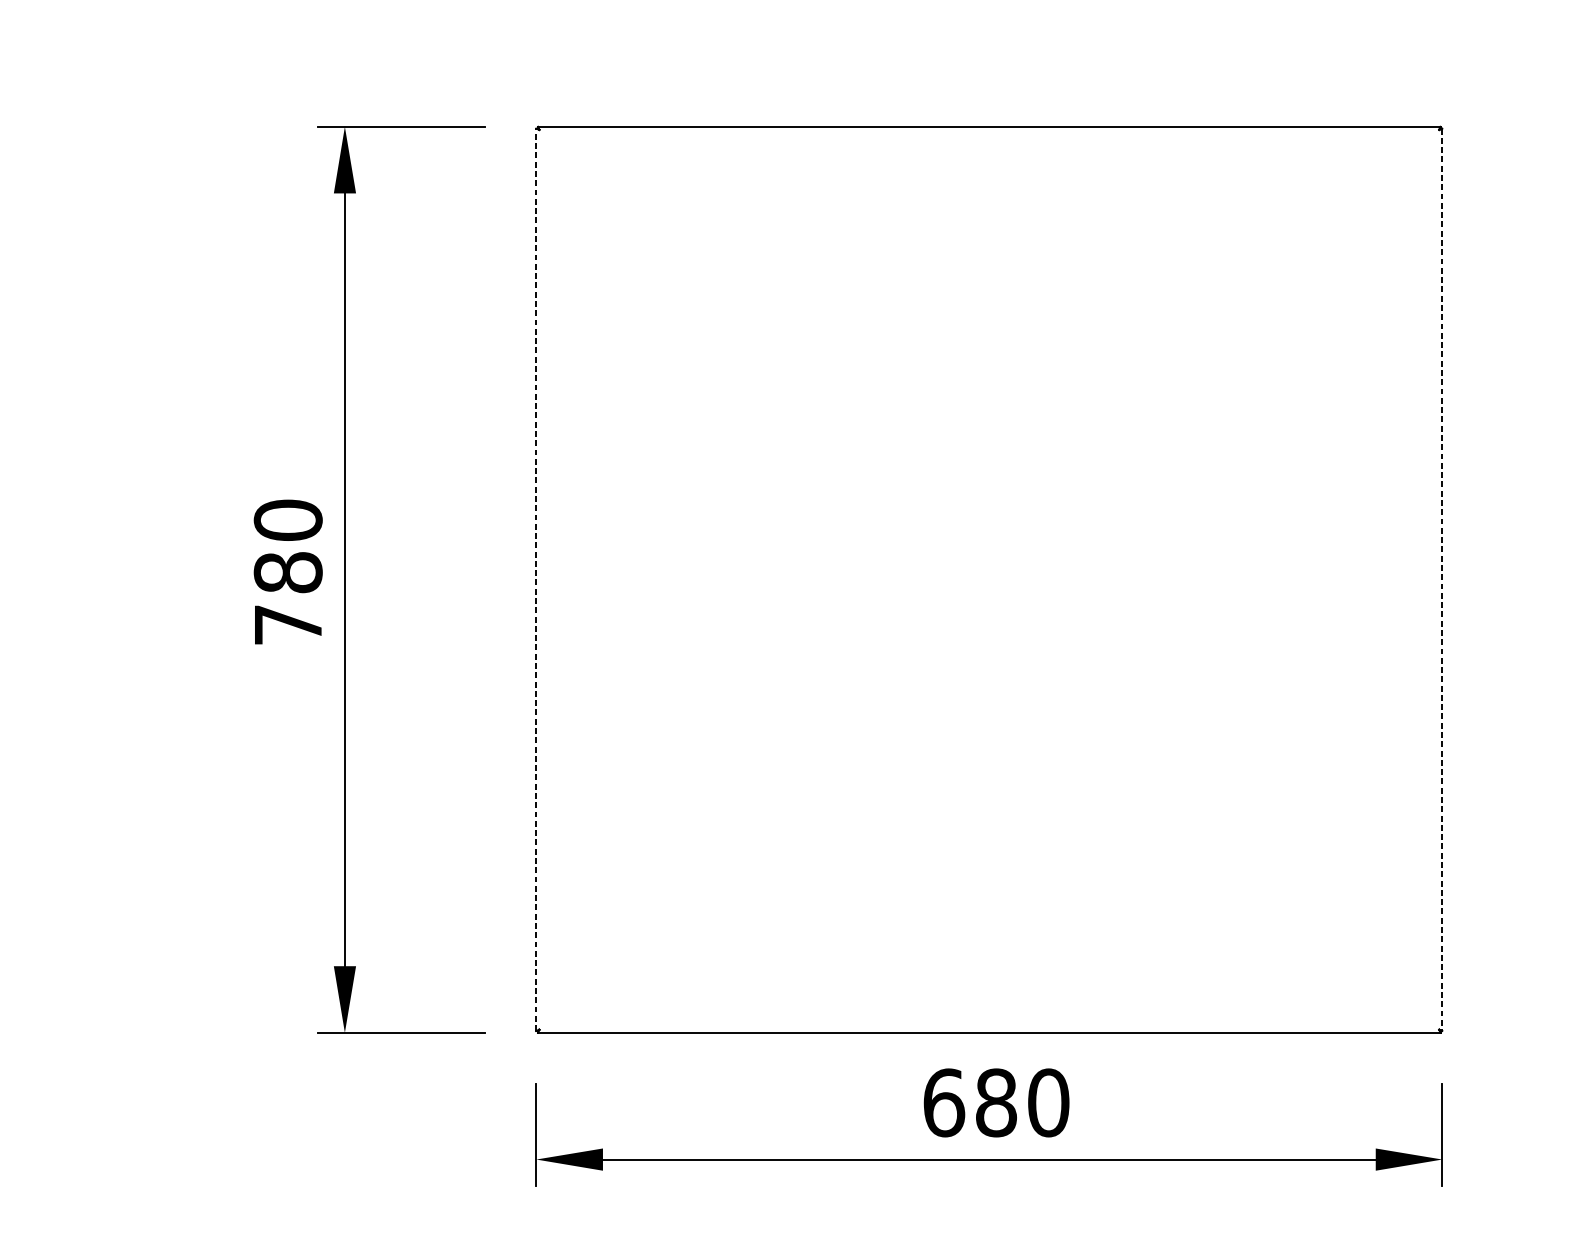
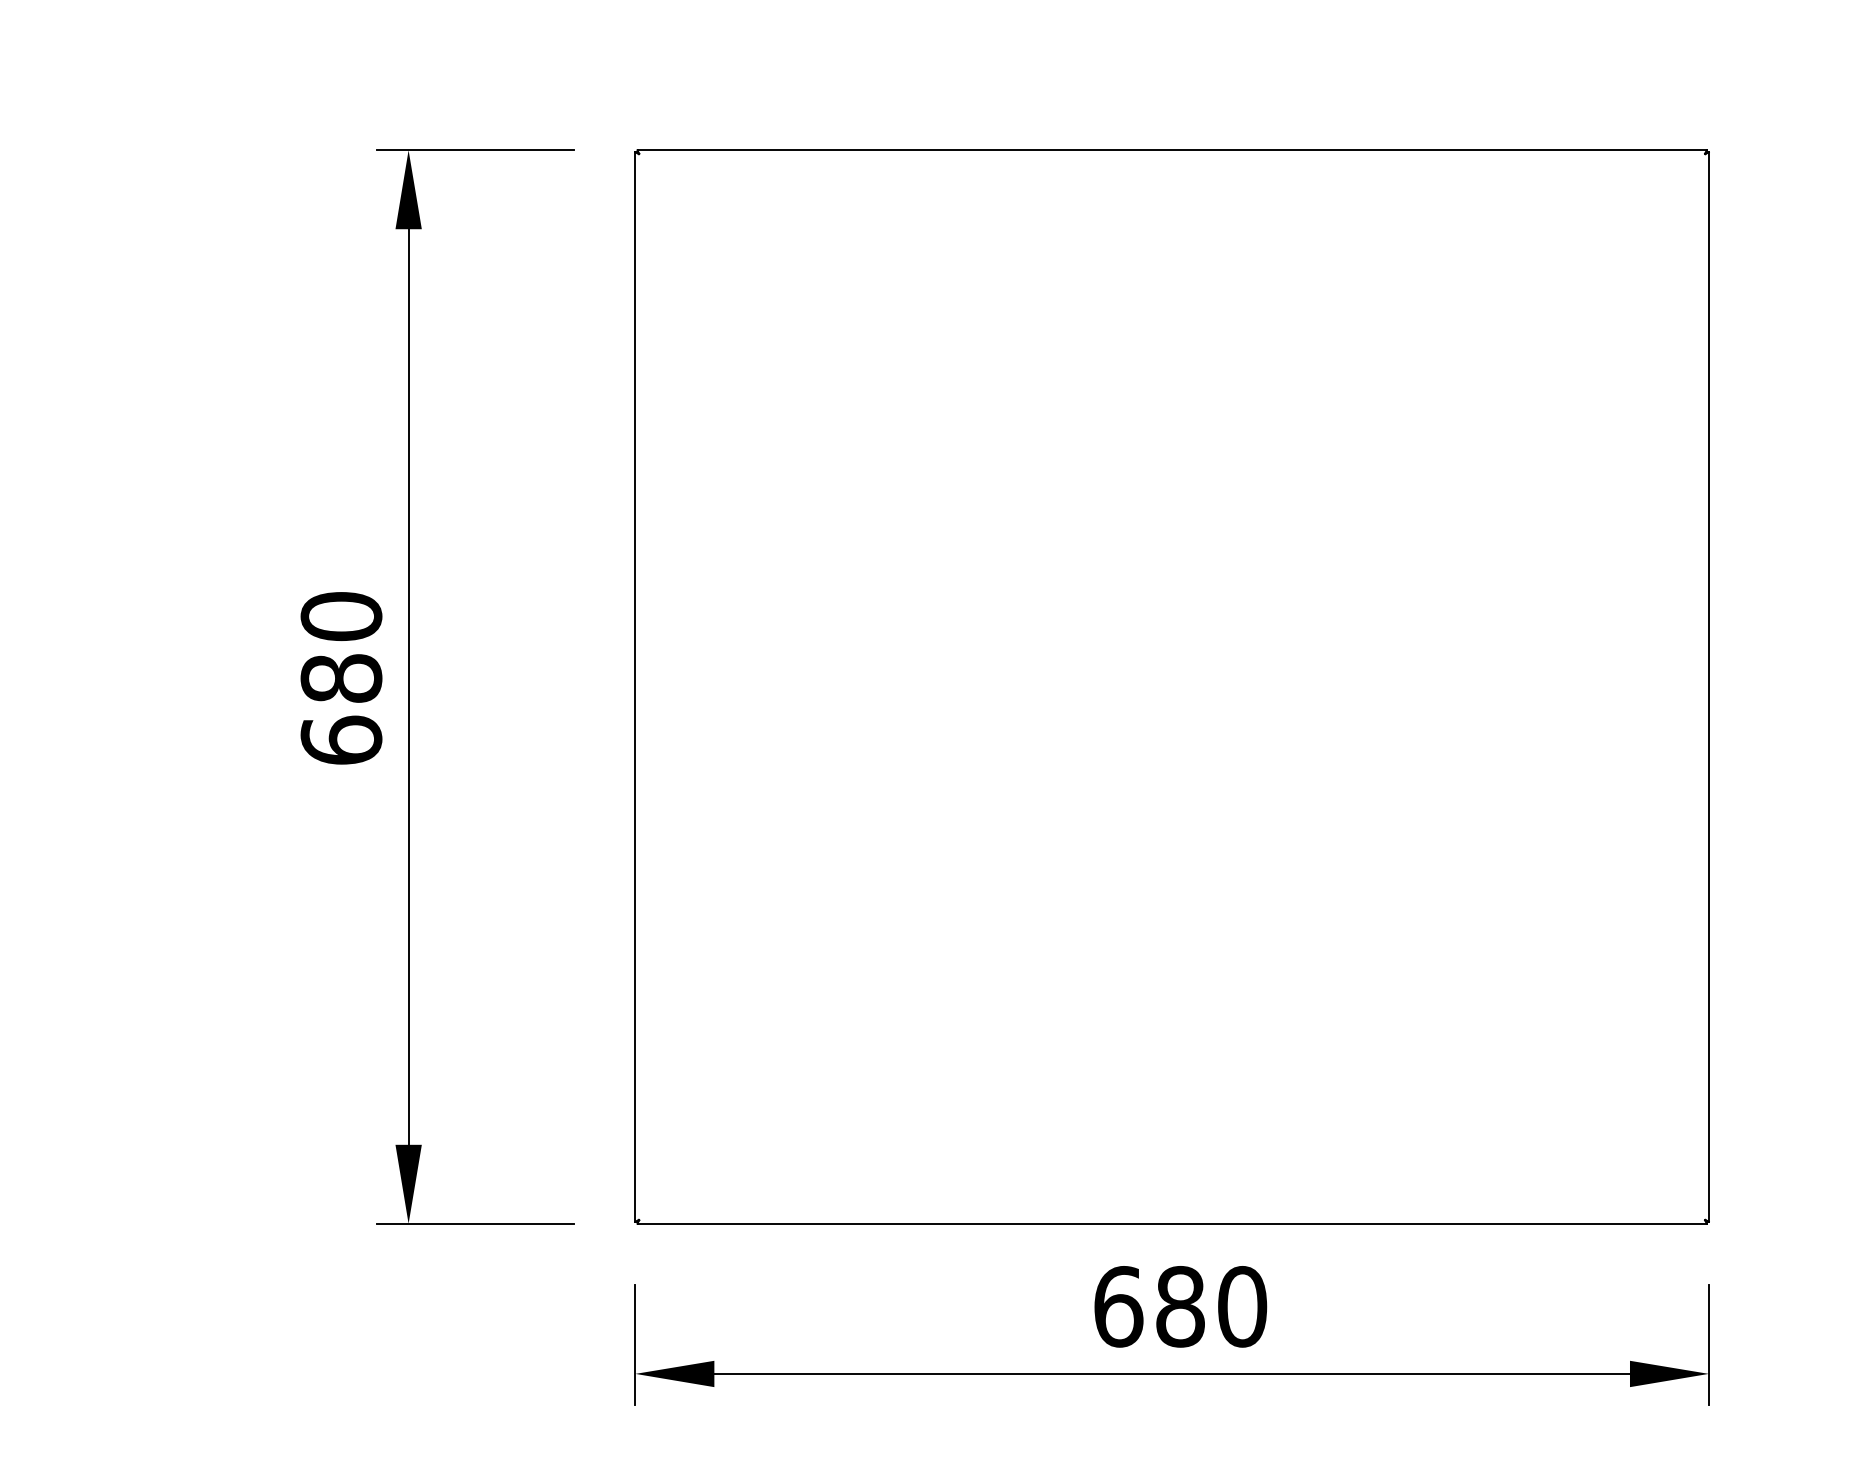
line: (536, 580) -> (635, 687), dashed -> solid
line: (1442, 580) -> (1708, 687), dashed -> solid
text: (288, 624) -> (341, 739), 780 -> 680

